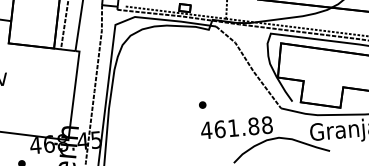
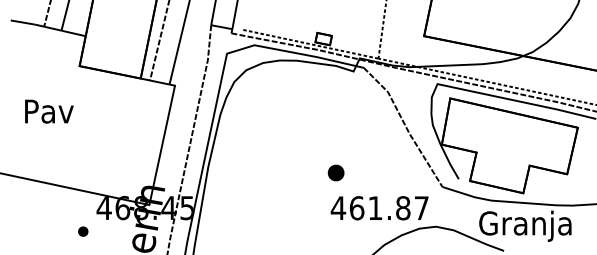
part: (202, 105) -> (336, 173), size x1.6
text: (267, 125) -> (421, 208), 461.88 -> 461.87

